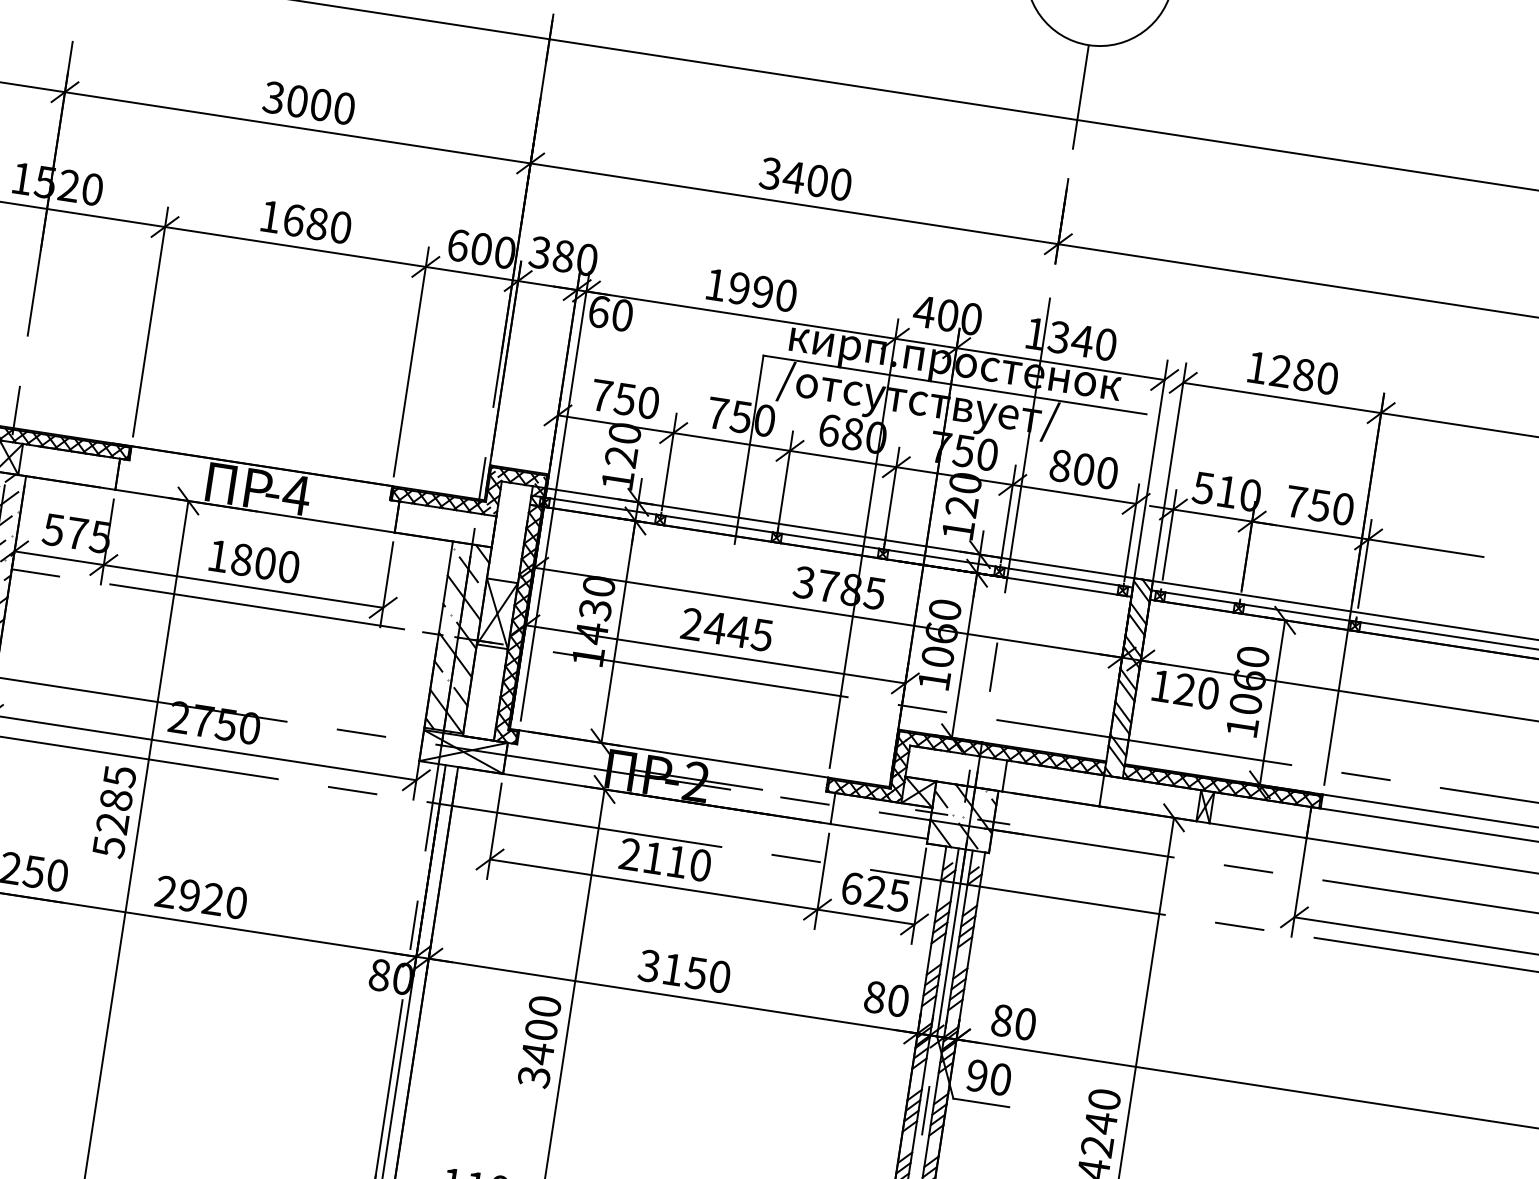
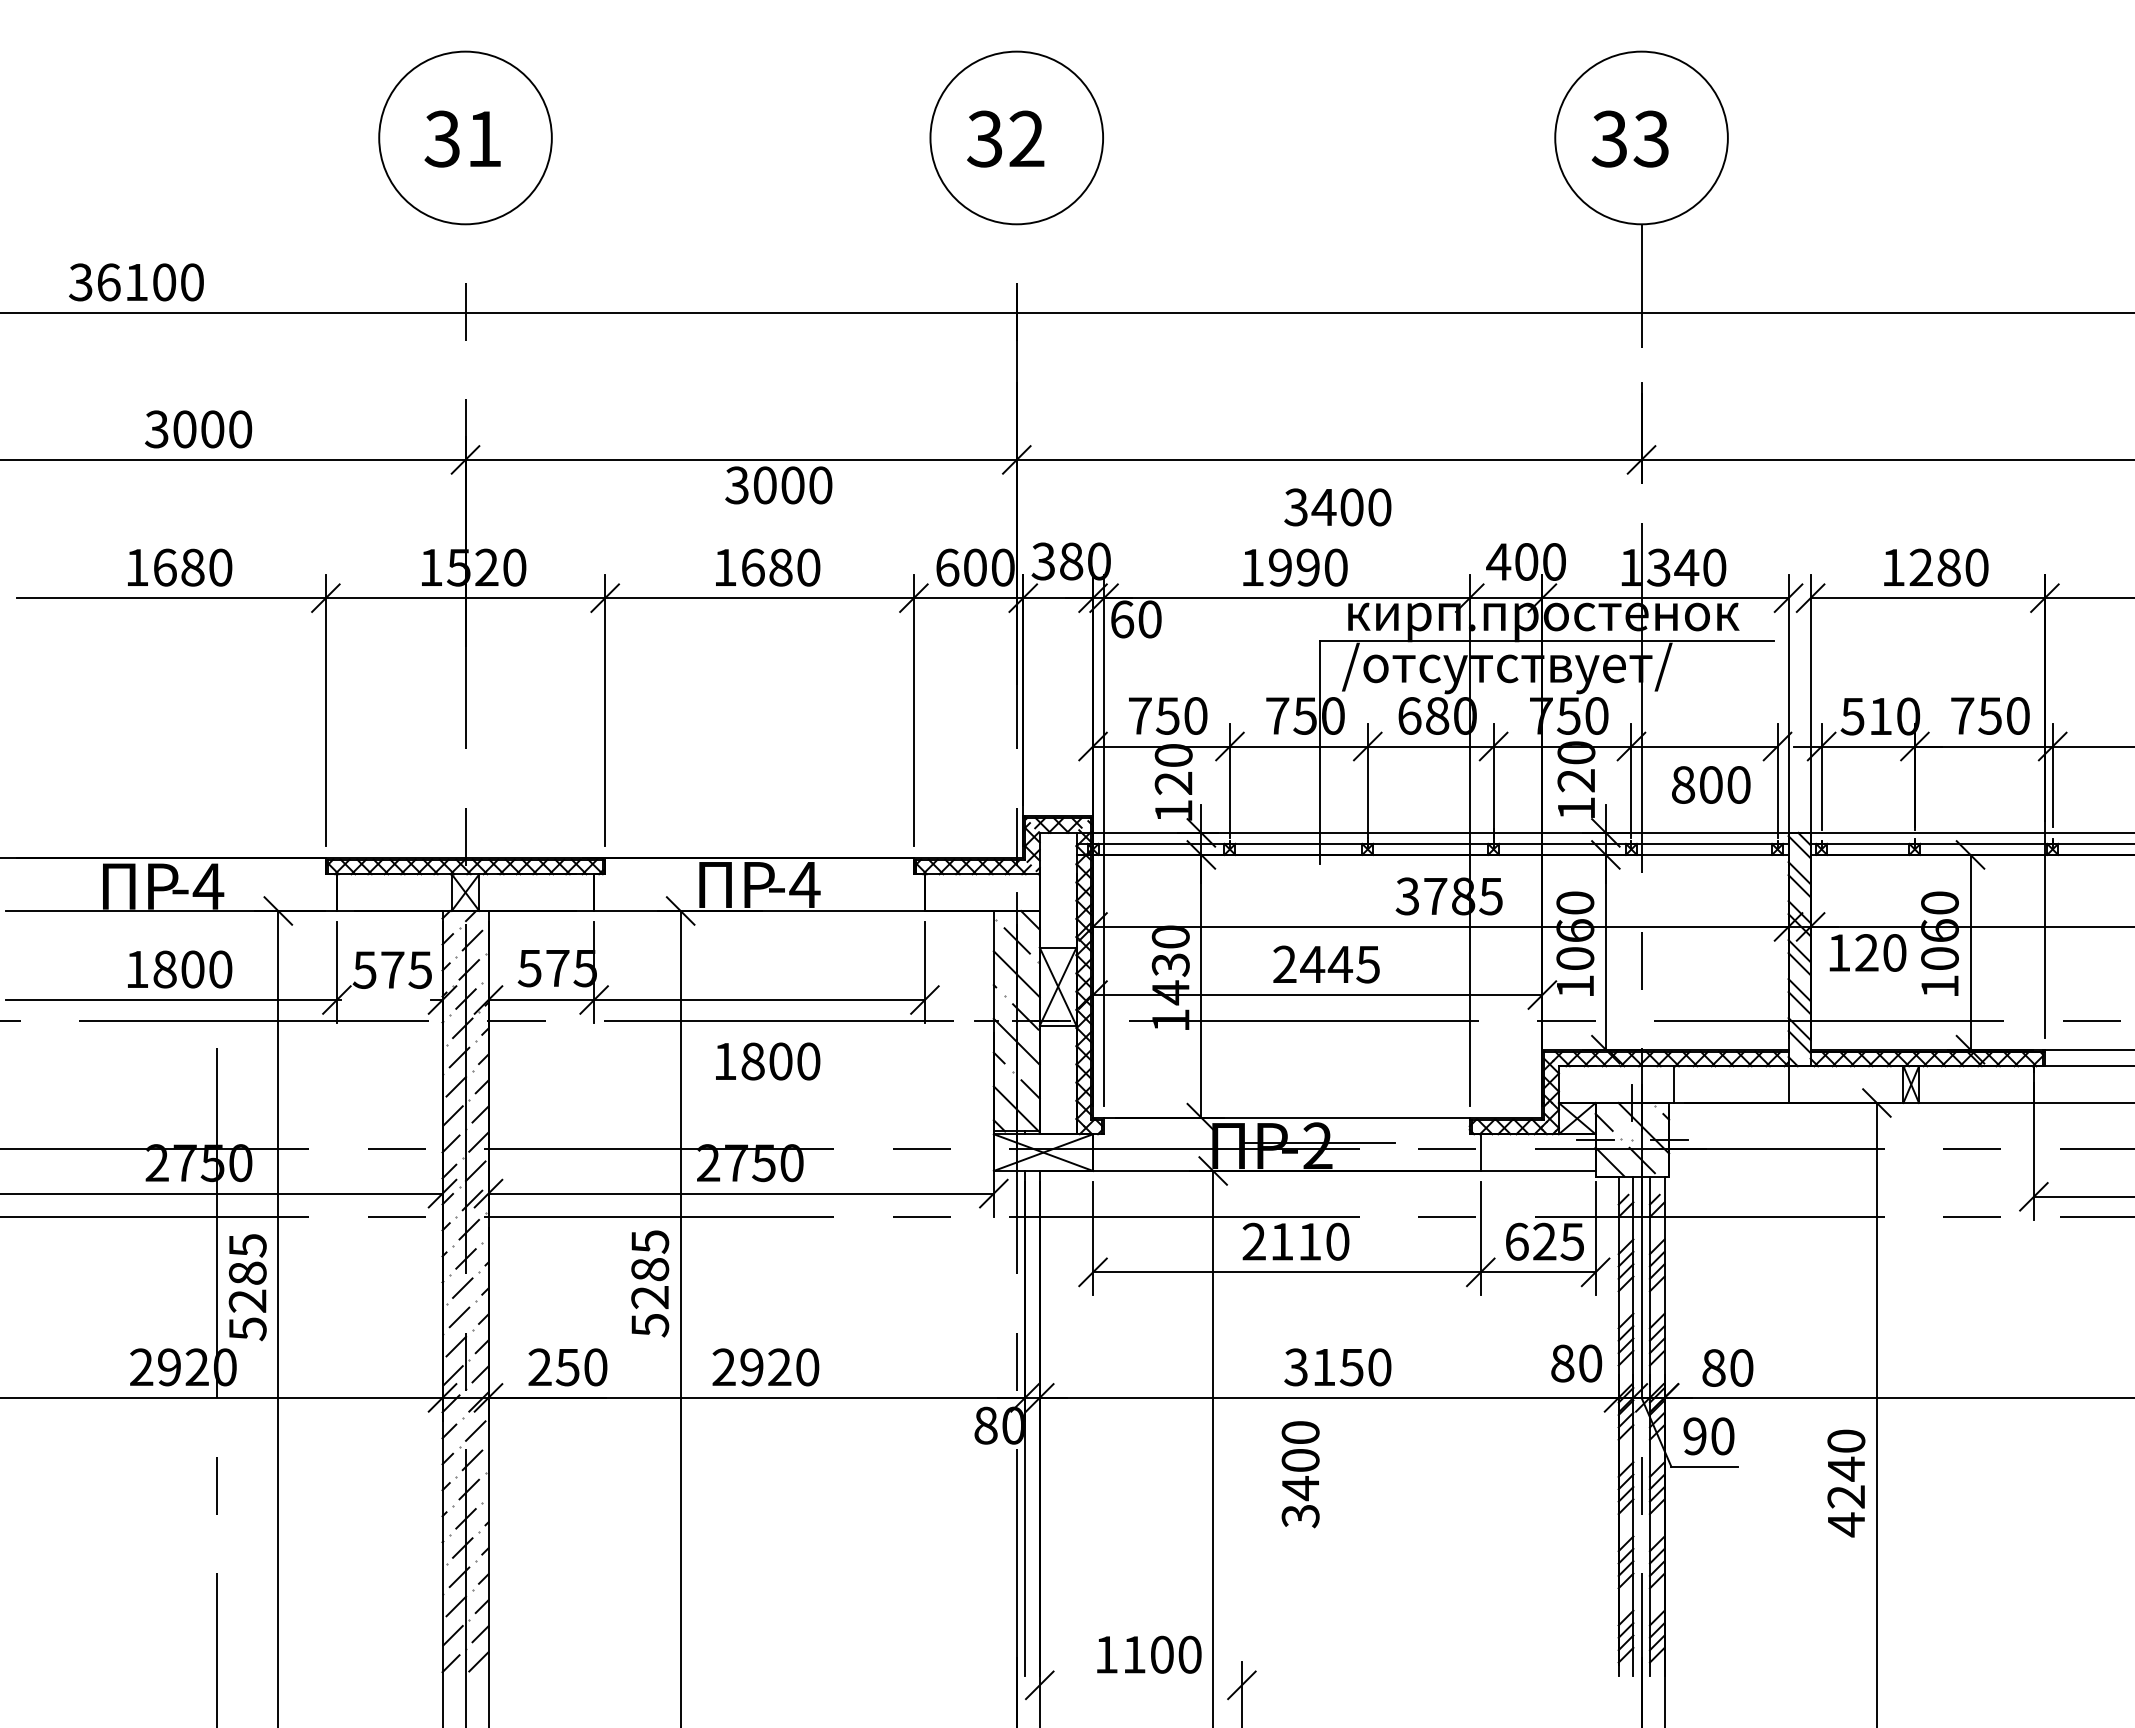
text: (308, 103) -> (778, 485), moved
text: (805, 179) -> (1337, 507), moved
text: (1084, 469) -> (1711, 784), moved
text: (255, 561) -> (768, 1061), moved
text: (539, 1041) -> (1300, 1474), moved

